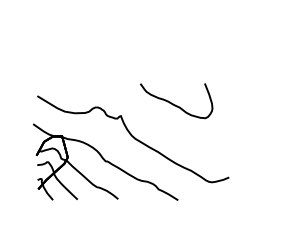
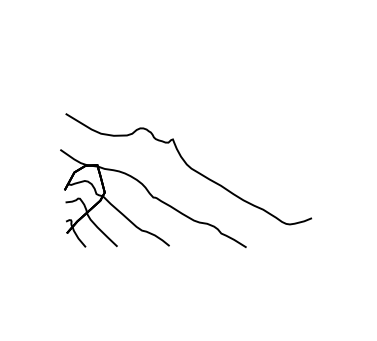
curve: (175, 104) -> (242, 124), removed

